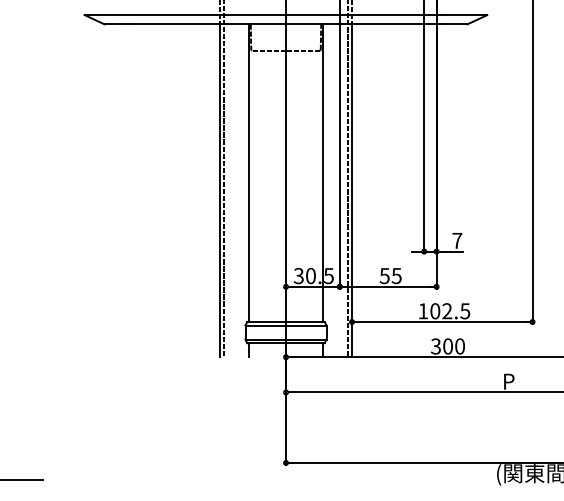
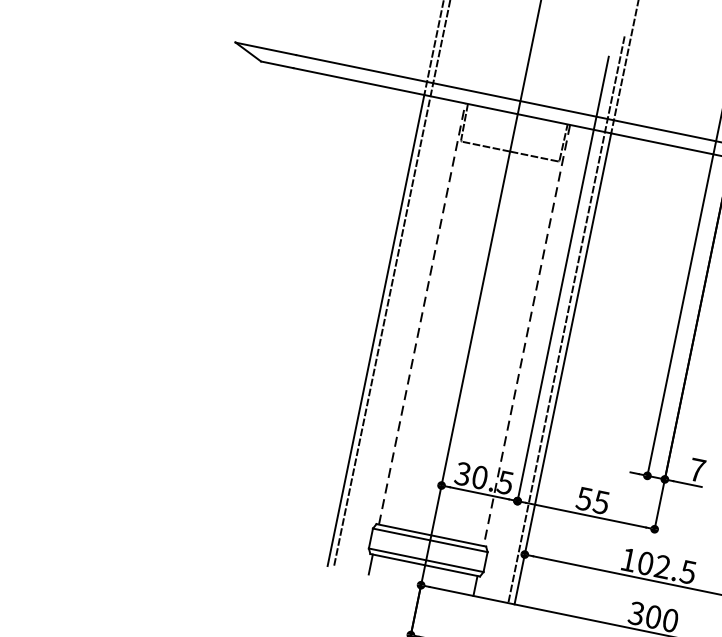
line: (249, 173) -> (422, 314), solid -> dashed
line: (322, 173) -> (526, 335), solid -> dashed

